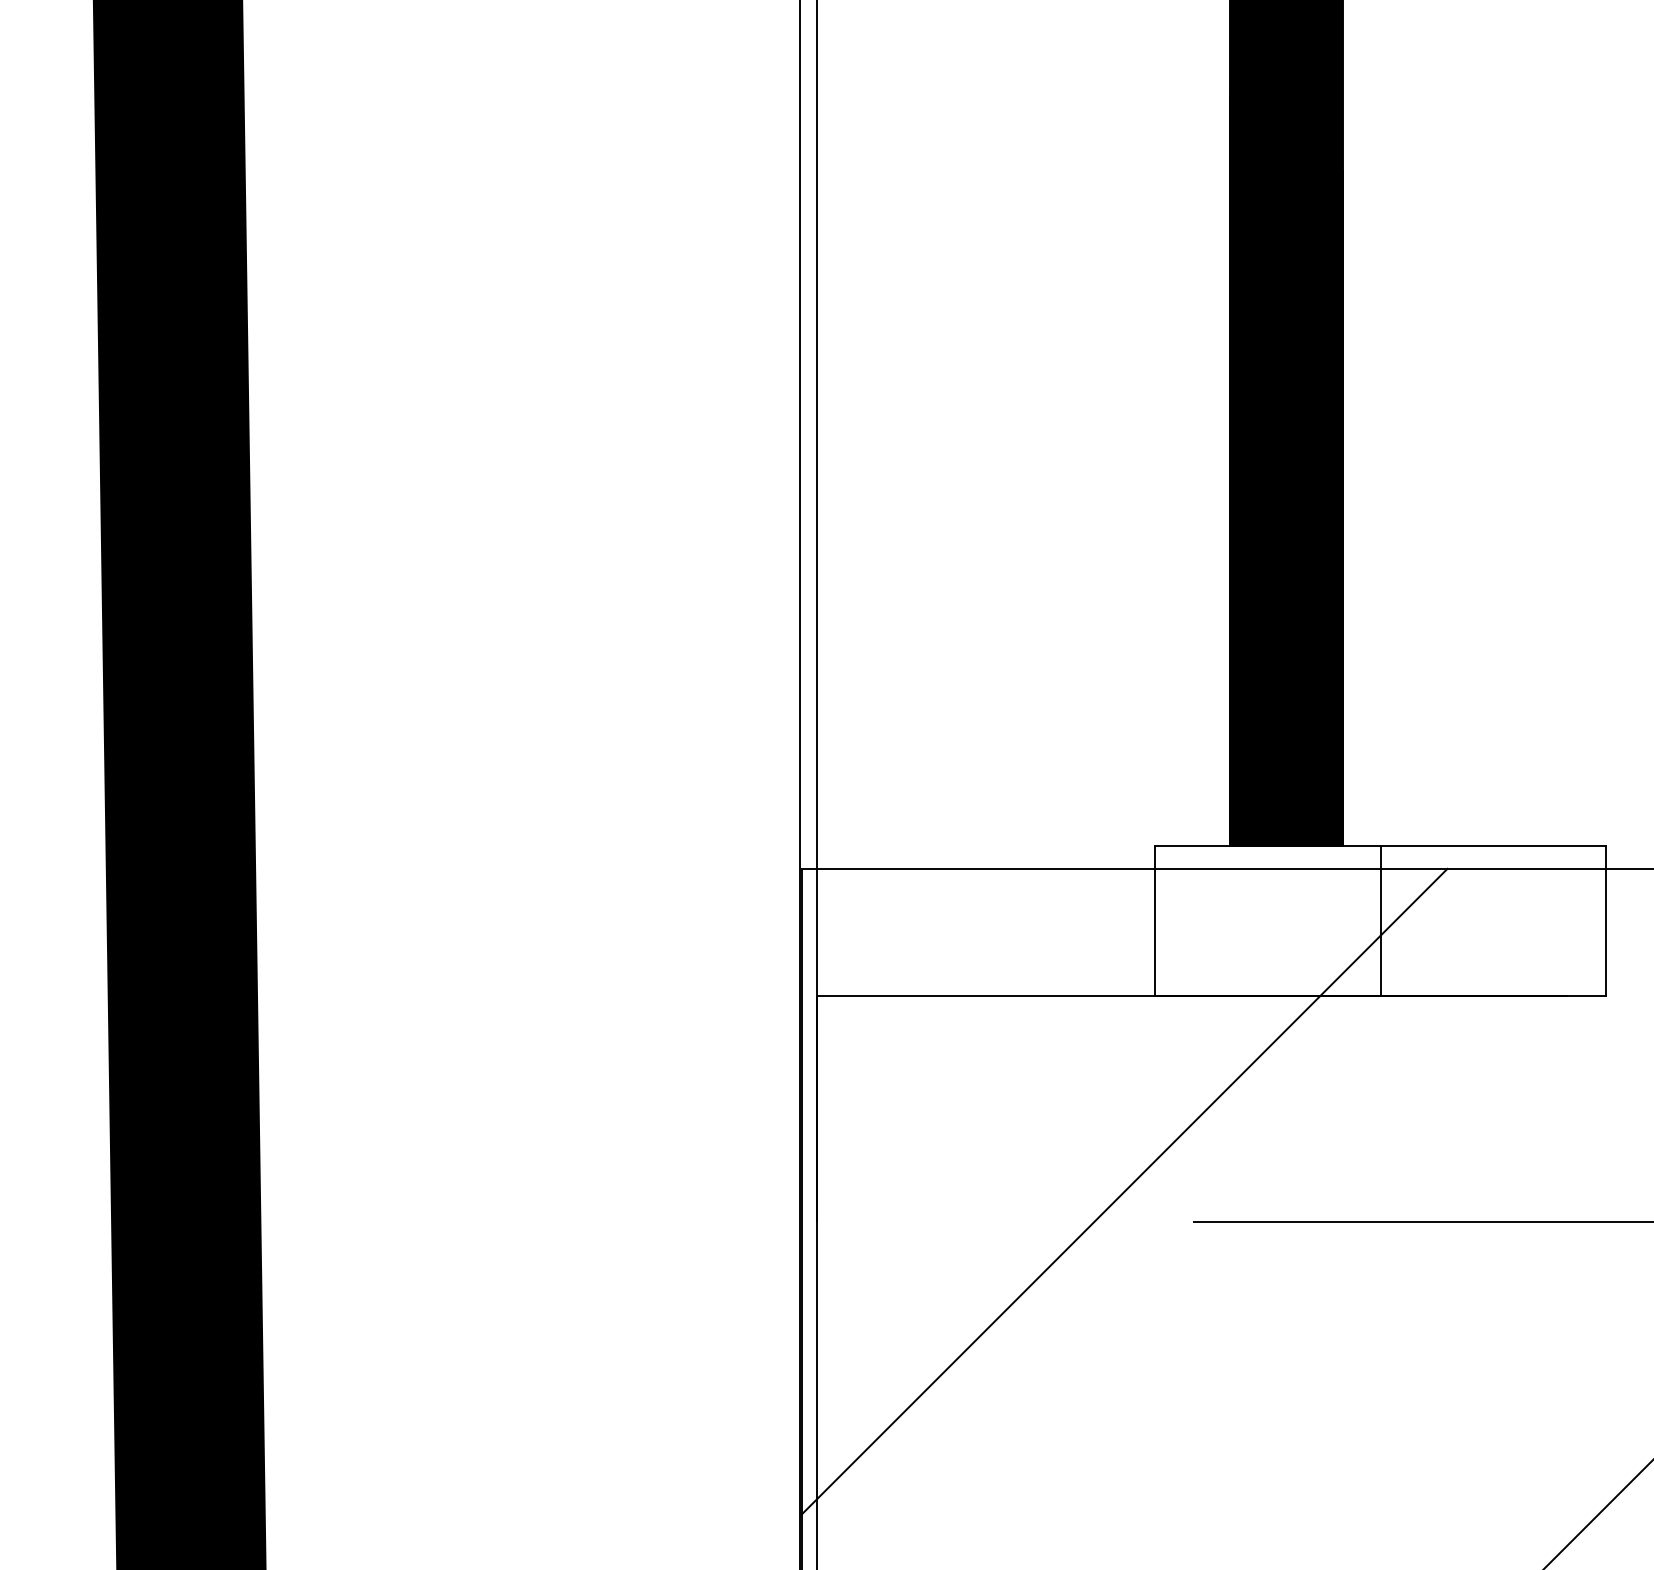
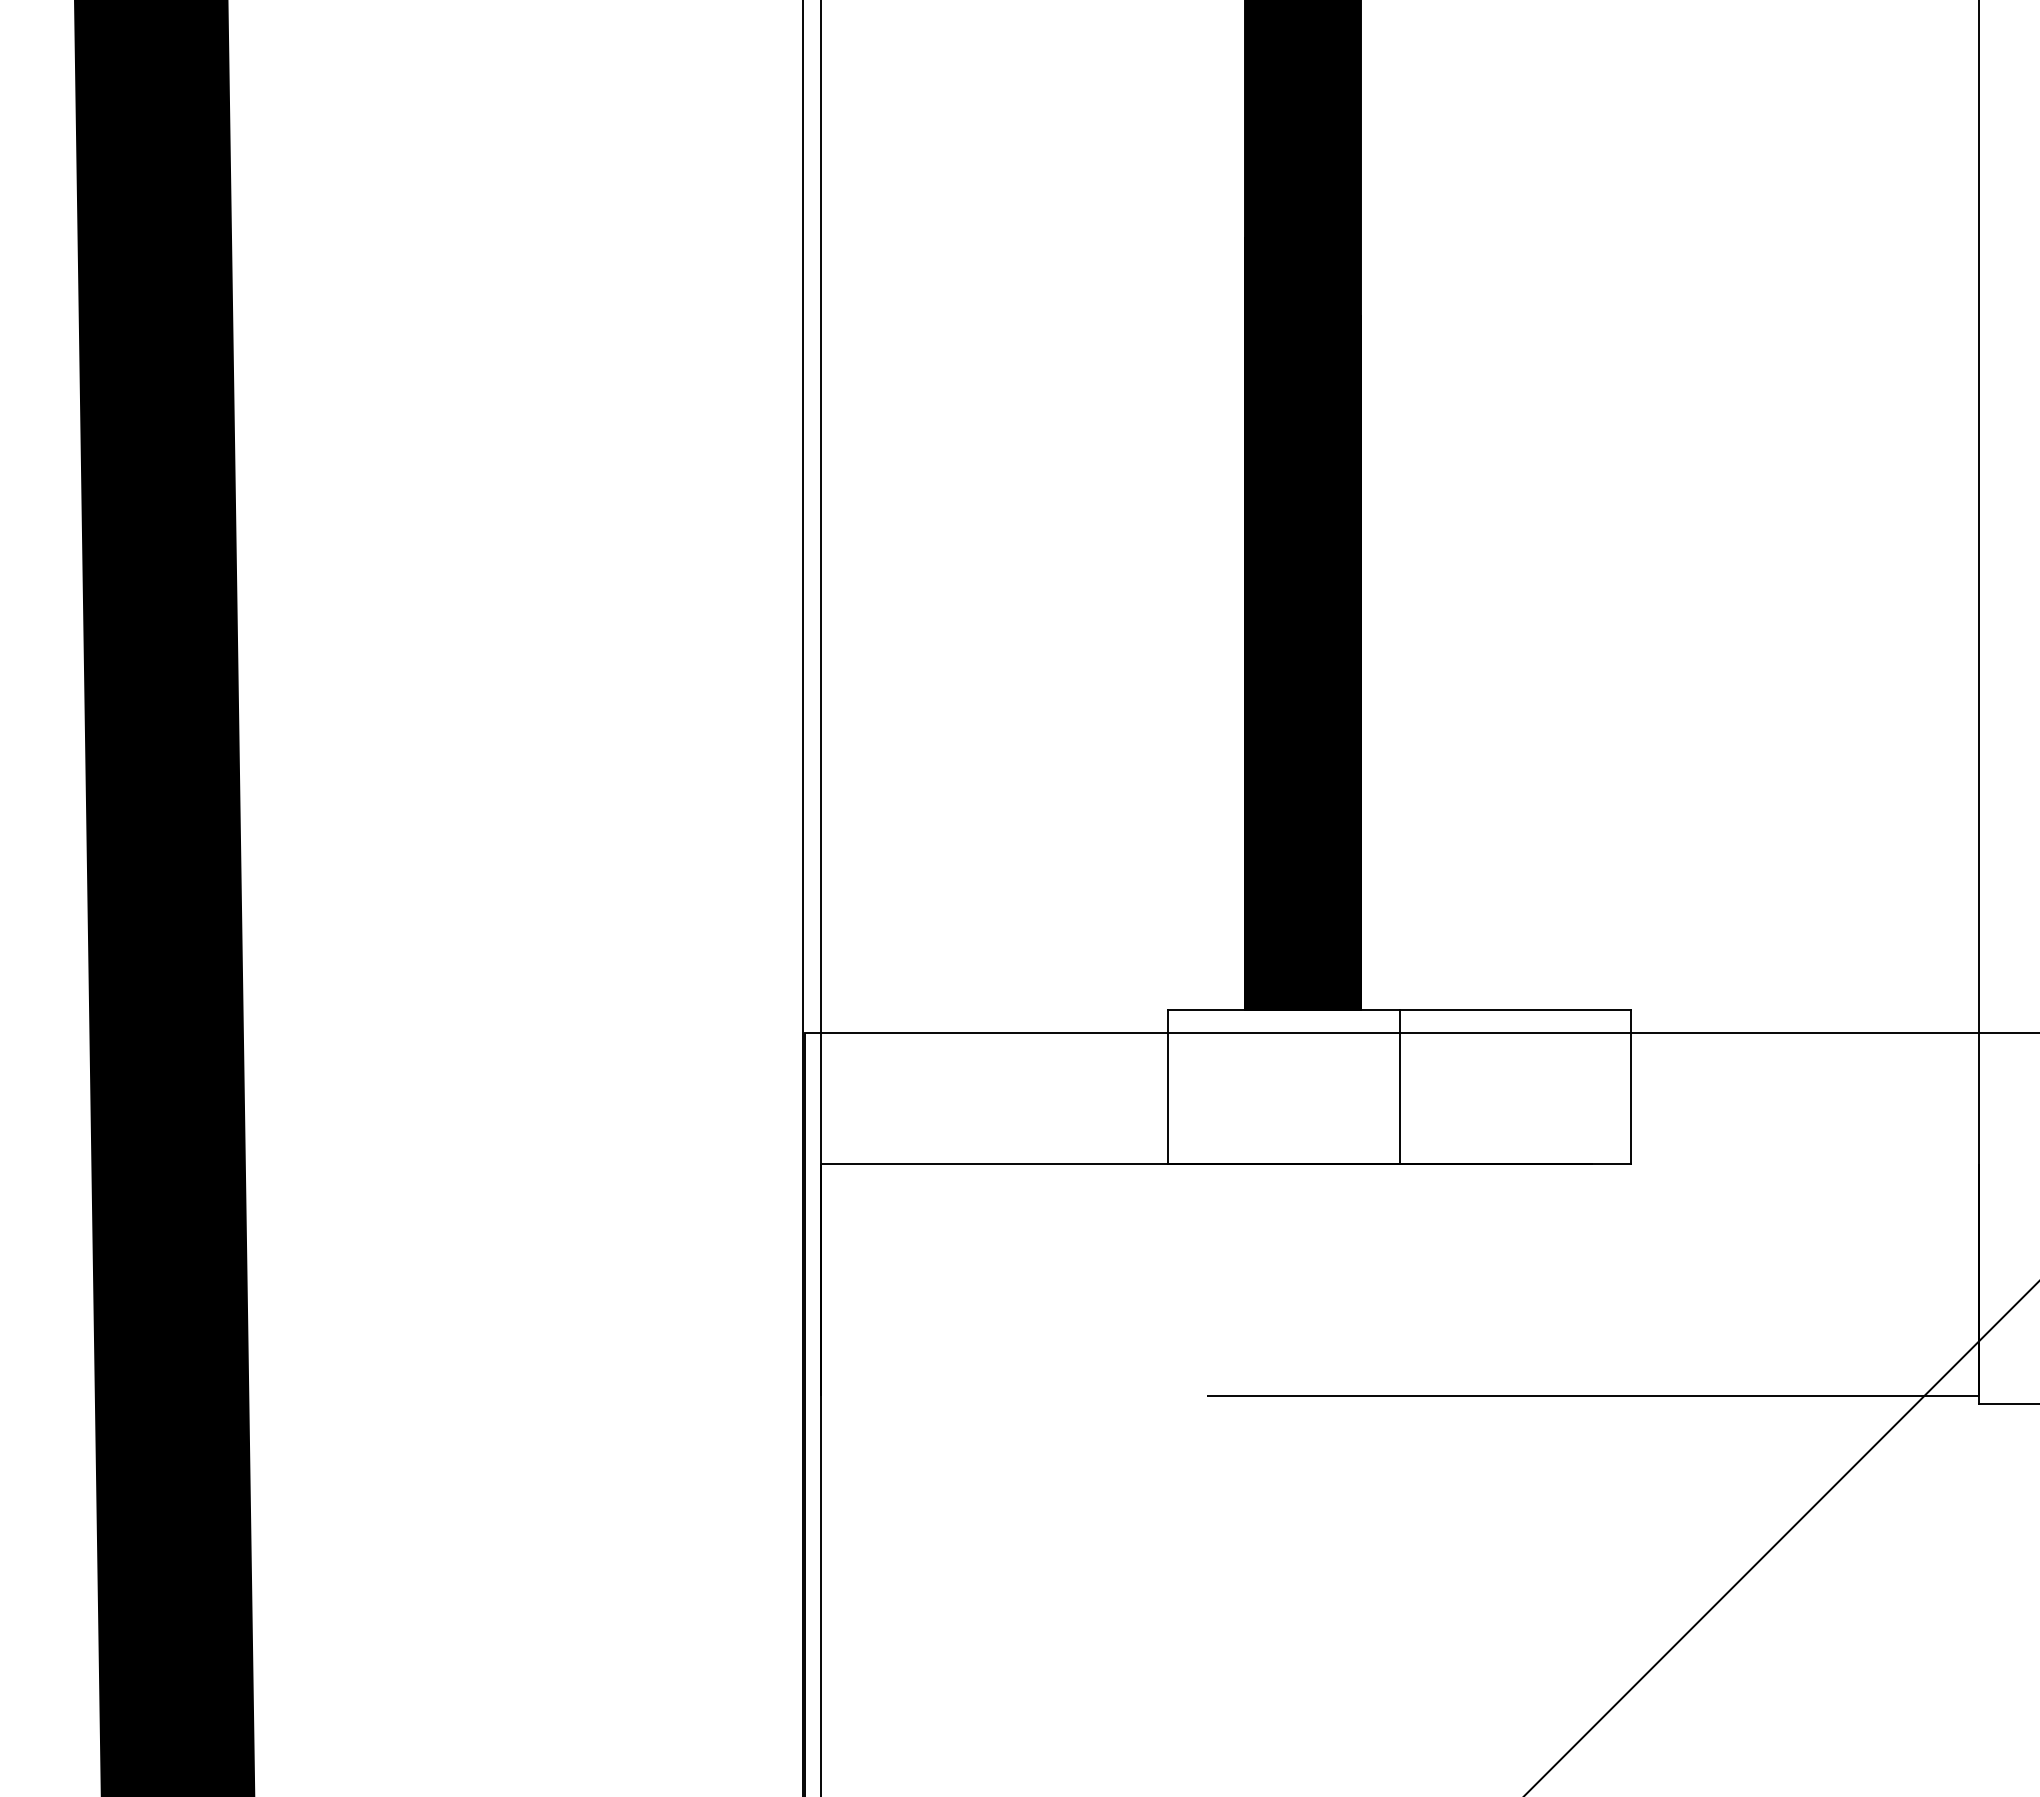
line: (1124, 1191) -> (1136, 1364), removed

